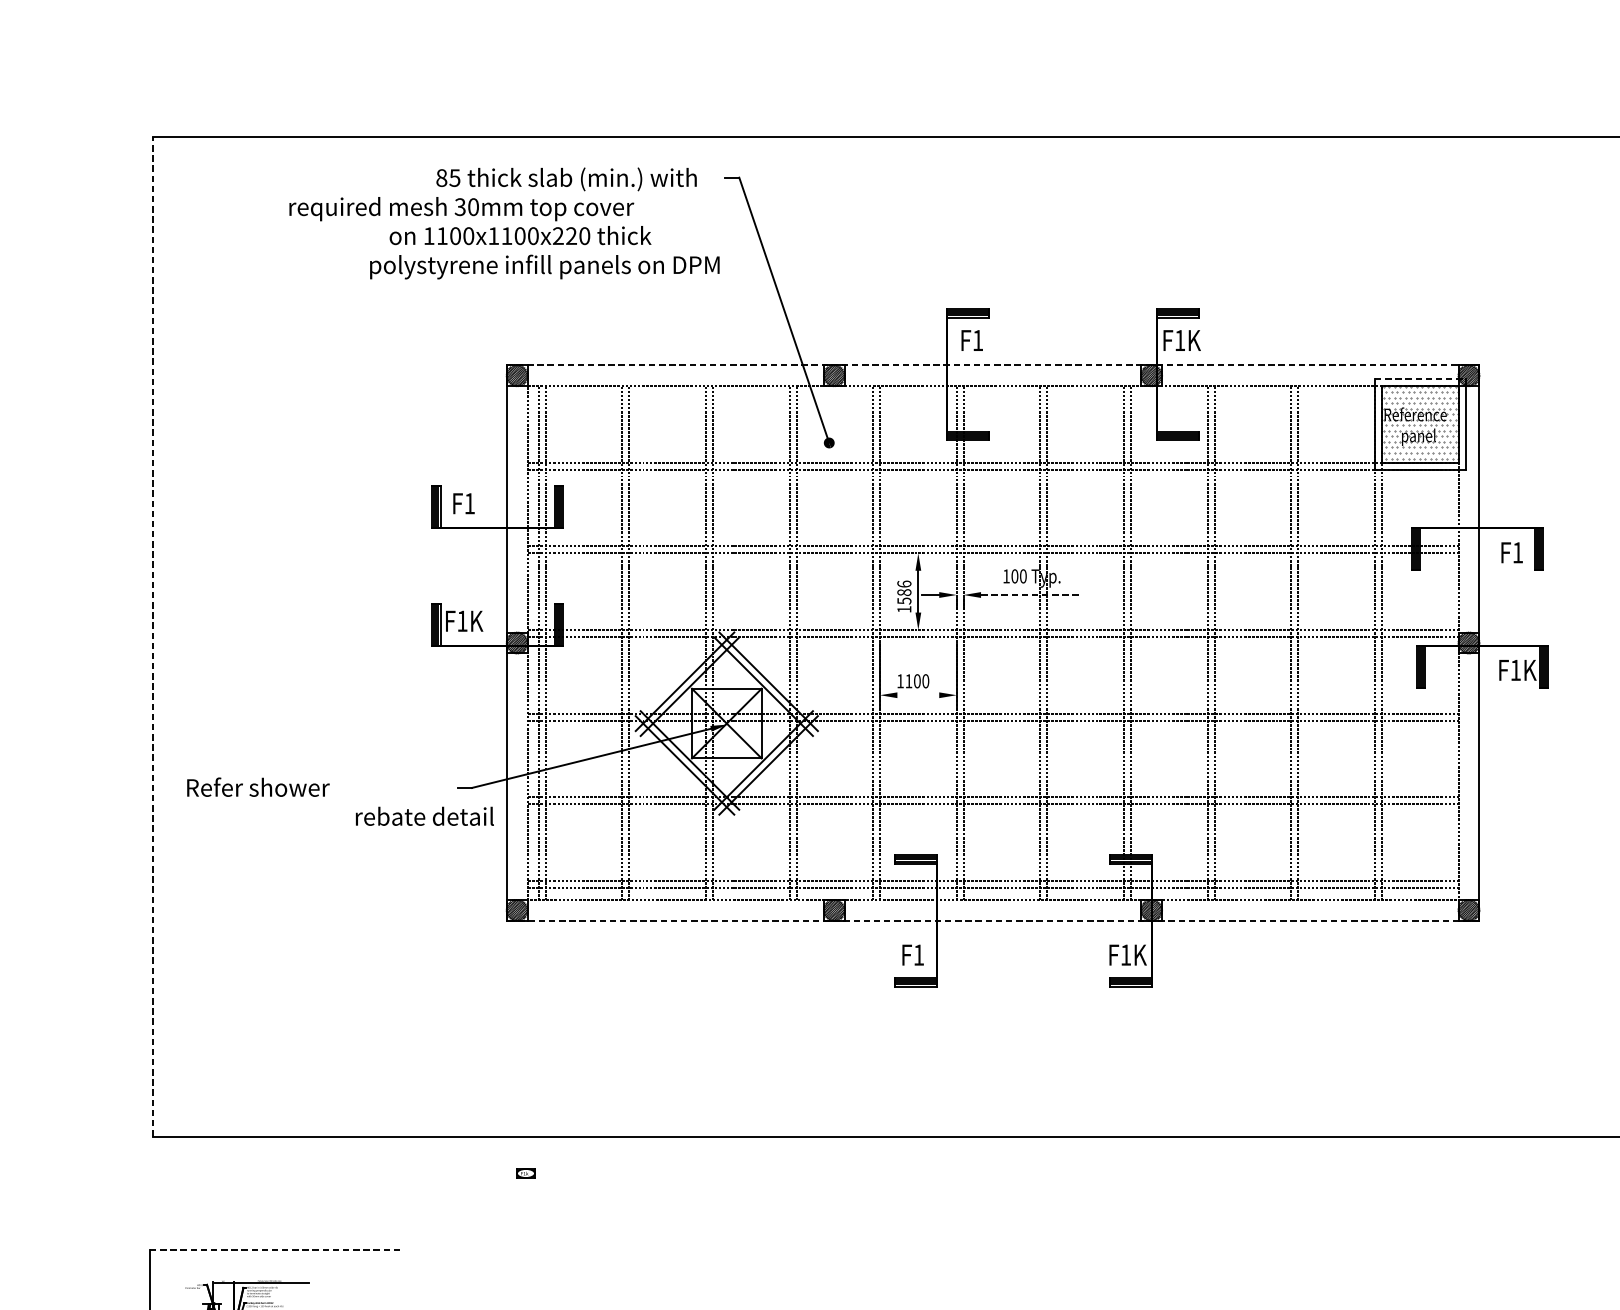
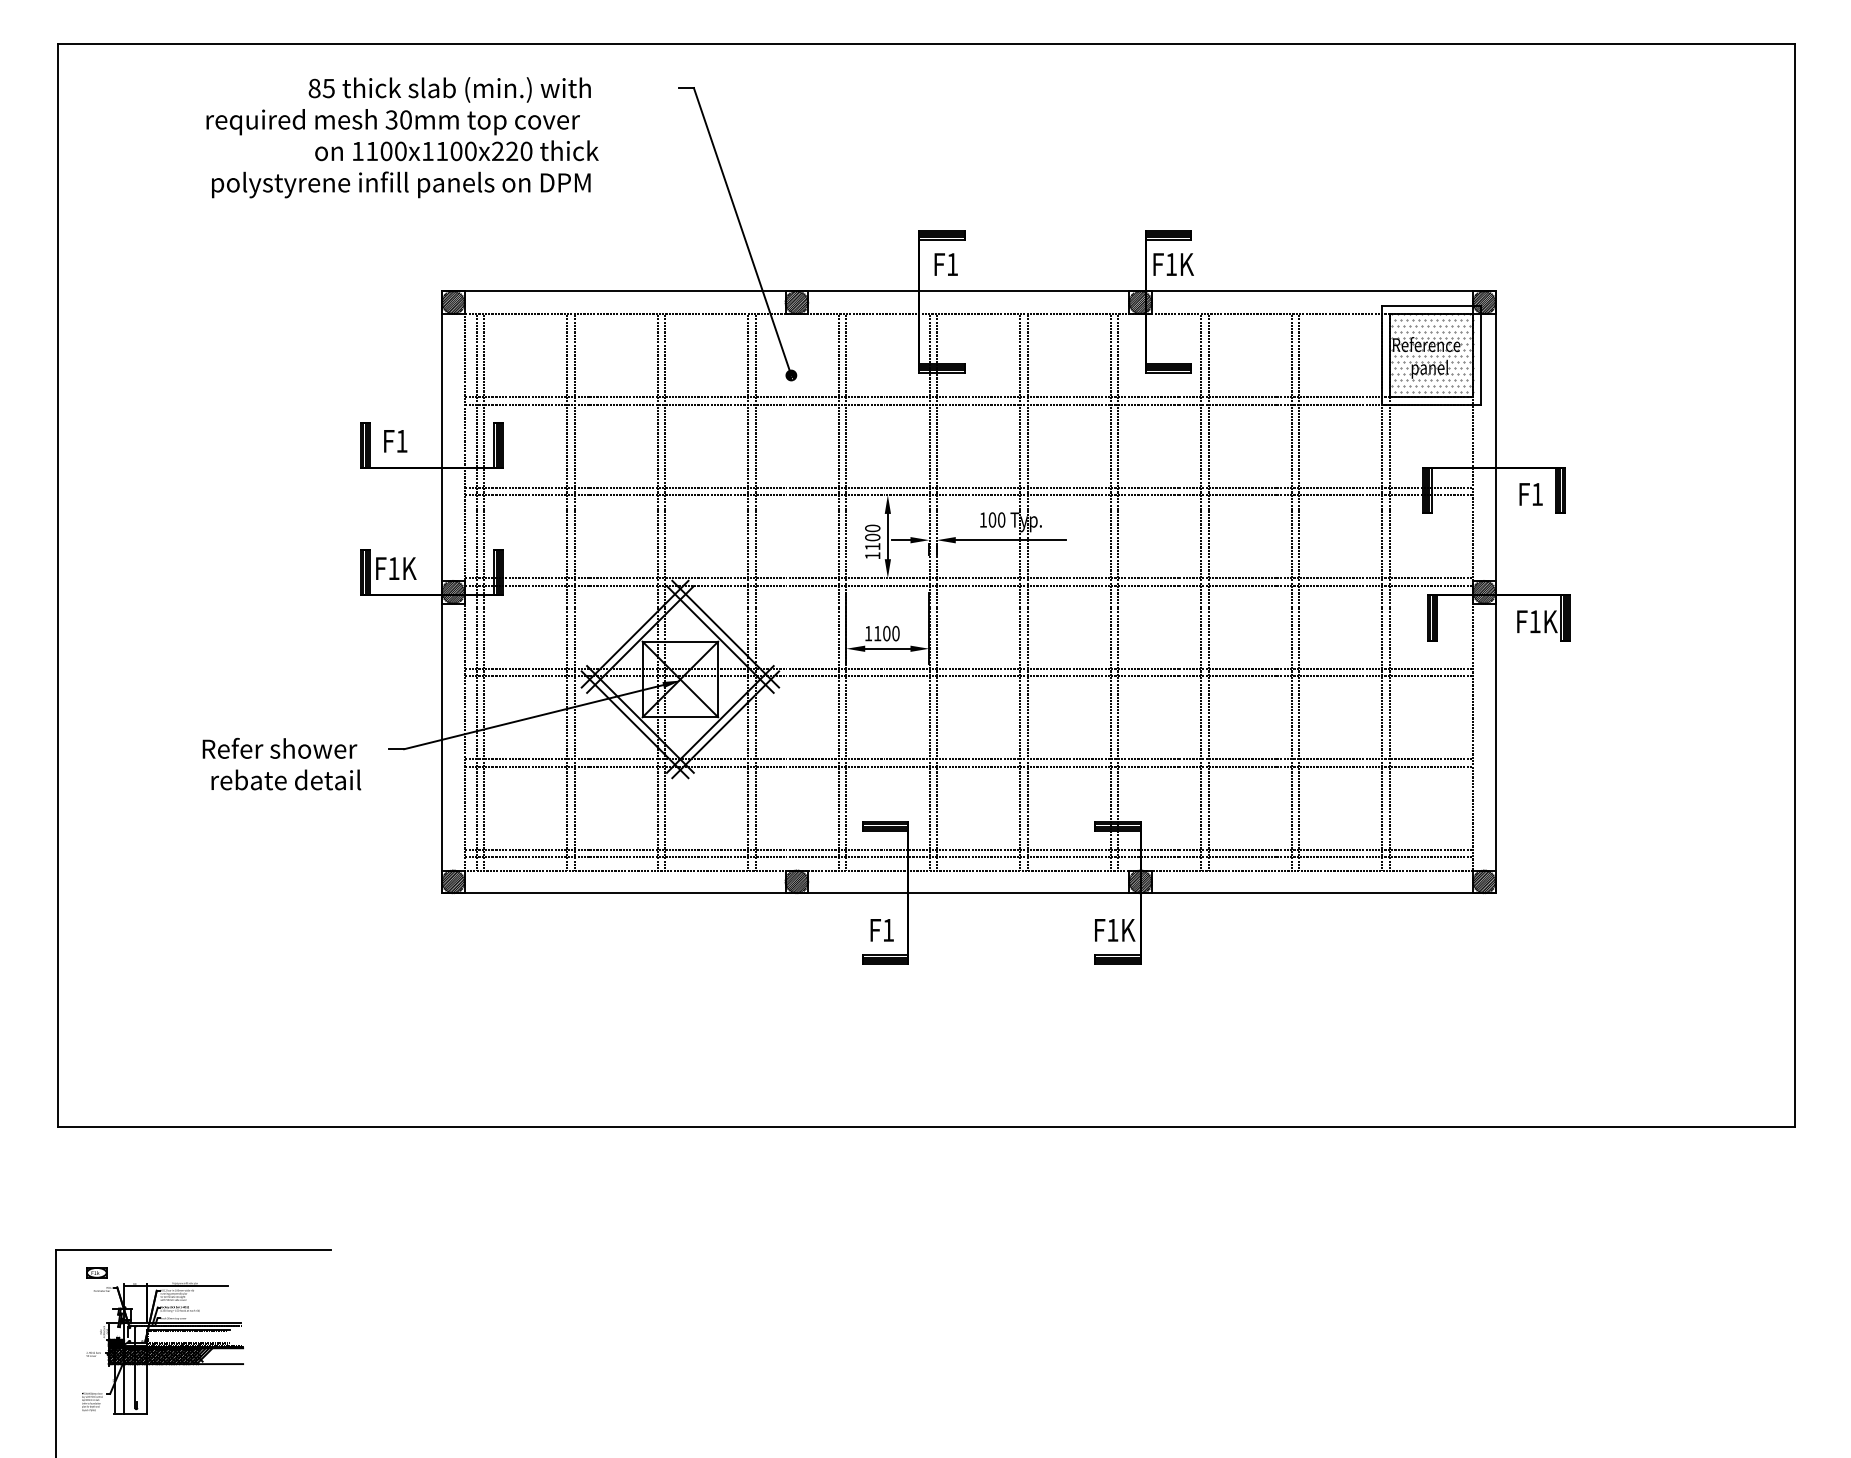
text: (566, 178) -> (449, 89), moved
text: (545, 266) -> (401, 184), moved
line: (992, 365) -> (968, 291), dashed -> solid
line: (1421, 379) -> (1432, 306), dashed -> solid
text: (904, 592) -> (872, 537), 1586 -> 1100
line: (1031, 595) -> (1010, 540), dashed -> solid
line: (152, 636) -> (58, 585), dashed -> solid
line: (918, 694) -> (887, 648), added
text: (257, 786) -> (279, 747), moved
text: (425, 815) -> (286, 779), moved
line: (992, 921) -> (968, 893), dashed -> solid
part: (525, 1173) -> (96, 1272), moved
line: (277, 1249) -> (193, 1249), dashed -> solid

